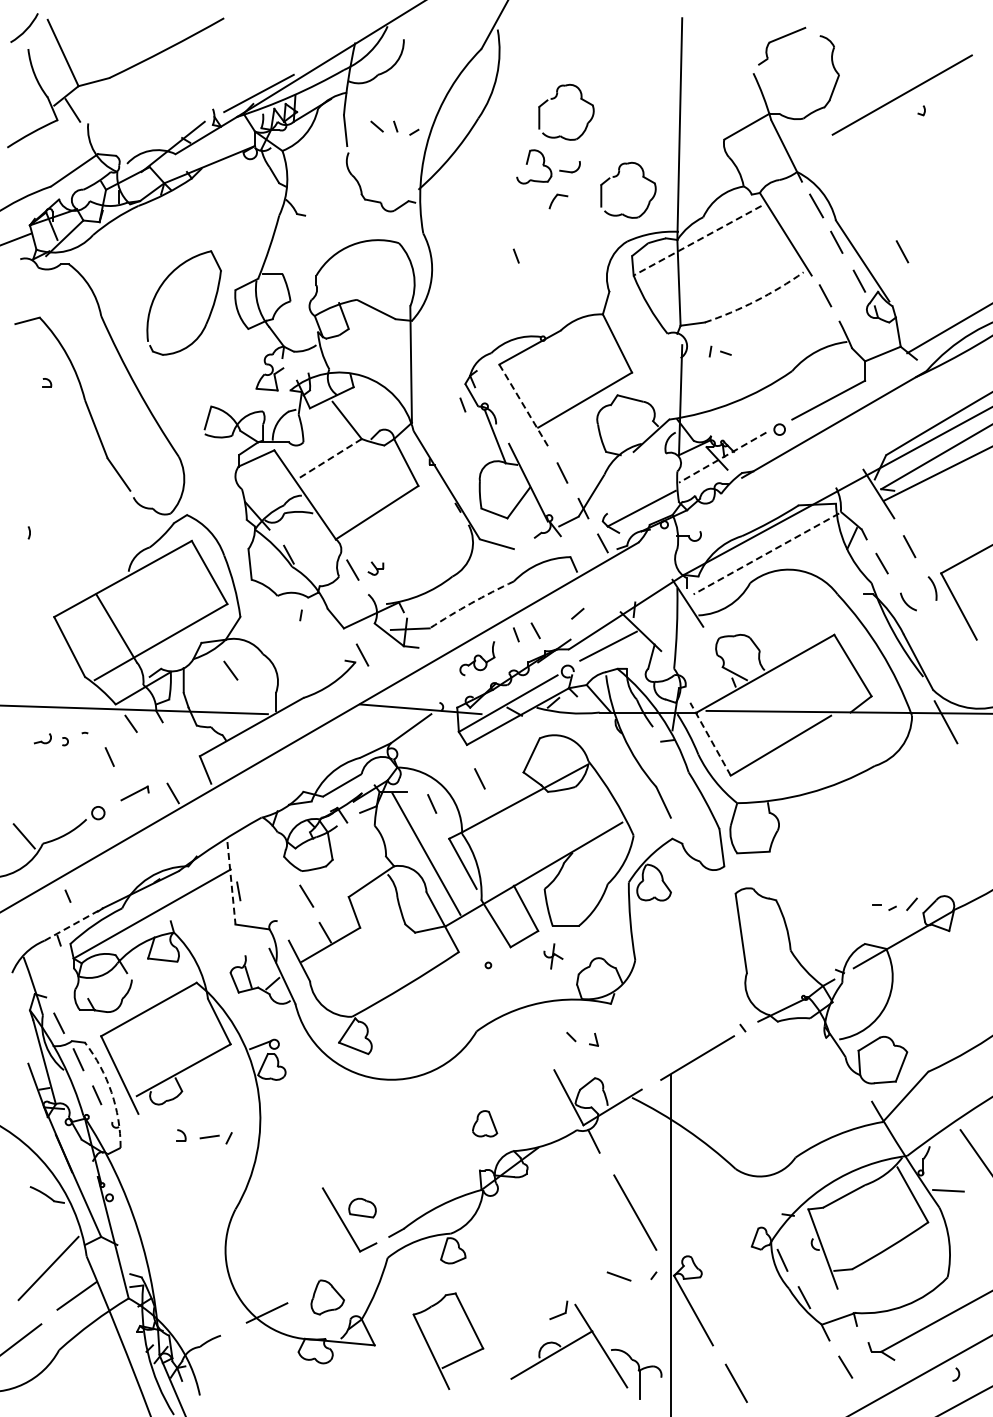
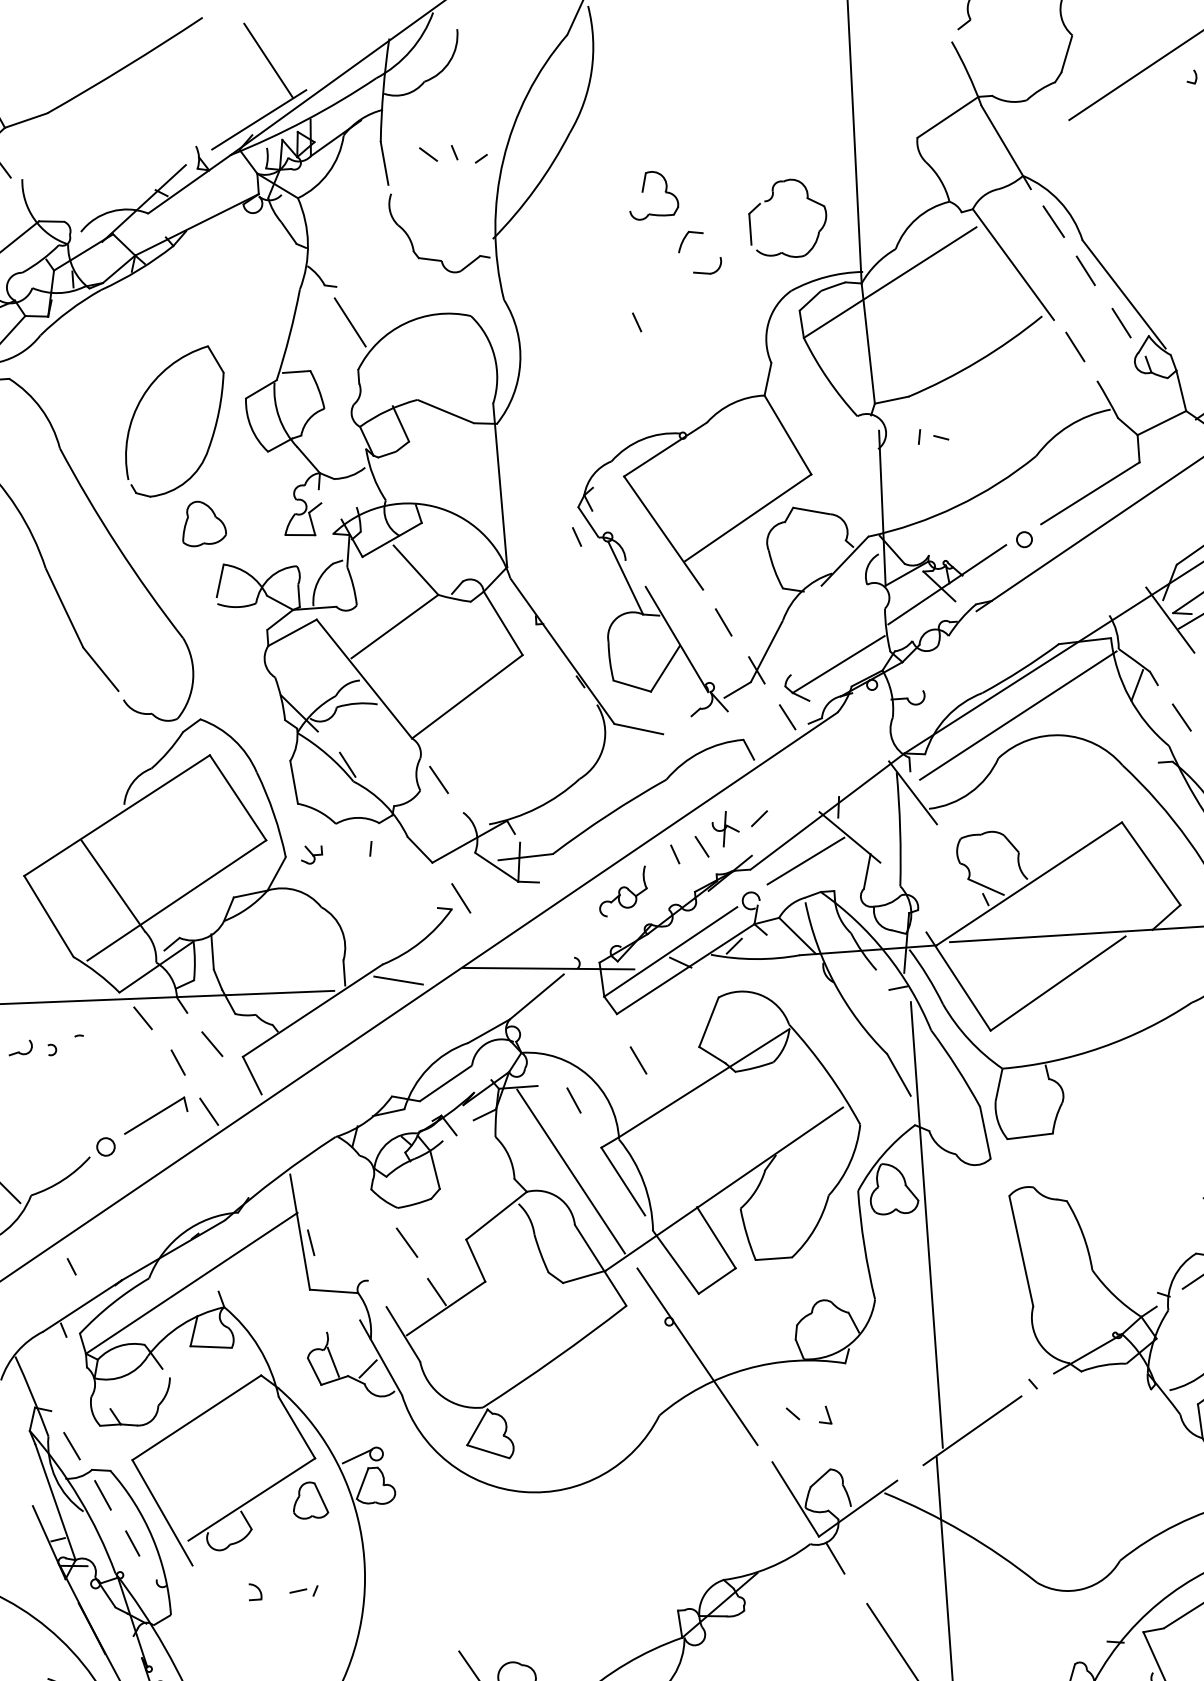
line: (268, 51) -> (268, 59), added
part: (555, 98) -> (676, 97), removed
part: (569, 167) -> (706, 267), moved
line: (697, 240) -> (890, 282), dashed -> solid
line: (312, 241) -> (349, 322), added
line: (902, 251) -> (1179, 277), removed
arc: (756, 300) -> (978, 360), dashed -> solid
part: (198, 376) -> (202, 523), added
line: (524, 406) -> (663, 532), dashed -> solid
line: (722, 457) -> (946, 584), dashed -> solid
line: (328, 459) -> (393, 627), dashed -> solid
line: (765, 554) -> (1017, 716), dashed -> solid
part: (375, 568) -> (311, 854), moved
arc: (471, 603) -> (609, 814), dashed -> solid
line: (230, 670) -> (211, 1043), moved
line: (314, 710) -> (399, 981), added
line: (710, 739) -> (958, 981), dashed -> solid
line: (109, 756) -> (177, 1061), moved
part: (134, 793) -> (154, 1115), size x1.67
line: (231, 883) -> (300, 1232), dashed -> solid
line: (675, 909) -> (926, 1224), added
line: (74, 924) -> (83, 1305), dashed -> solid
part: (553, 956) -> (725, 829), moved
line: (506, 991) -> (697, 1356), added
arc: (111, 1092) -> (152, 1538), dashed -> solid
part: (485, 1123) -> (310, 1499), moved
part: (215, 1137) -> (303, 1590), size x0.62

